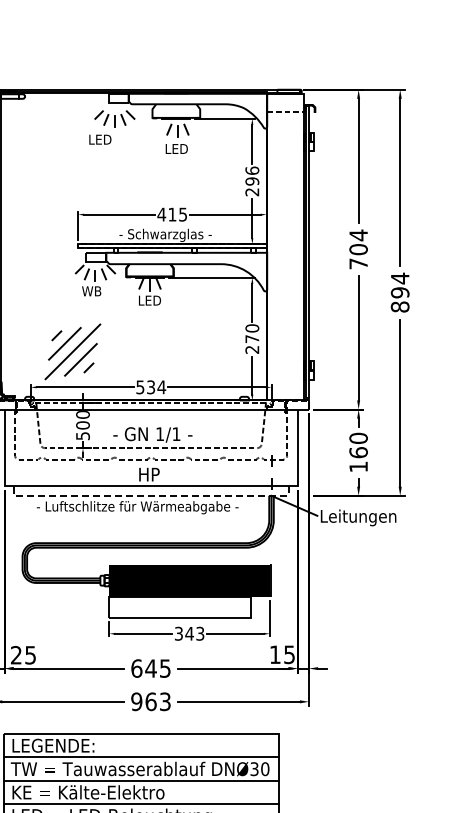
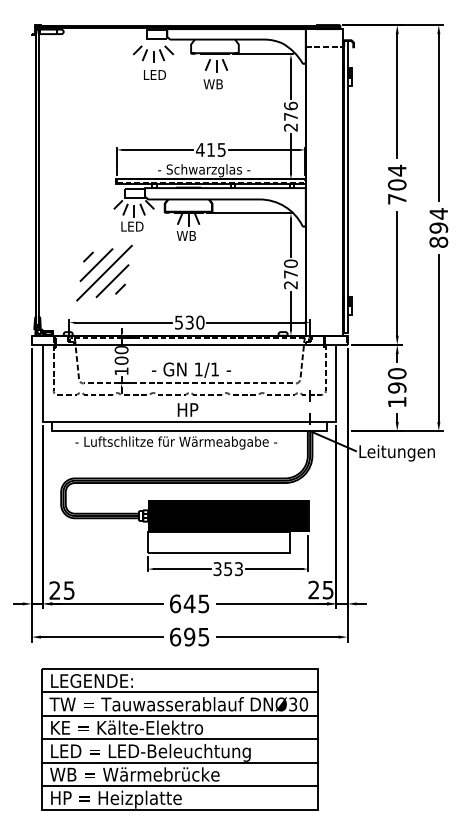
text: (99, 139) -> (154, 74), moved
text: (175, 149) -> (214, 84), LED -> WB
text: (251, 181) -> (290, 116), 296 -> 276
text: (92, 291) -> (131, 226), WB -> LED
text: (148, 300) -> (187, 235), LED -> WB
part: (72, 351) -> (104, 272), moved
text: (161, 387) -> (200, 322), 534 -> 530
text: (82, 436) -> (121, 371), 500 -> 100
text: (357, 452) -> (396, 387), 160 -> 190
line: (150, 496) -> (189, 431), dashed -> solid
text: (188, 634) -> (227, 569), 343 -> 353
text: (274, 654) -> (313, 589), 15 -> 25
text: (150, 701) -> (189, 636), 963 -> 695

